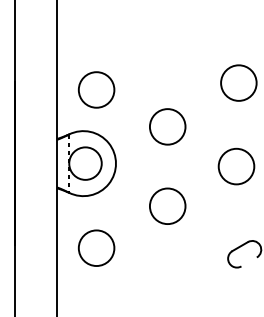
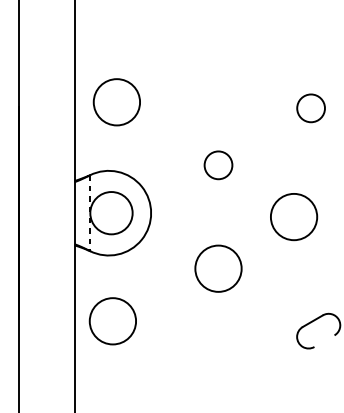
circle: (238, 83) -> (310, 108), size x0.6
circle: (96, 90) -> (116, 102), moved
circle: (167, 127) -> (218, 165), size x0.6
circle: (236, 166) -> (294, 217), moved
circle: (96, 248) -> (112, 321), moved

